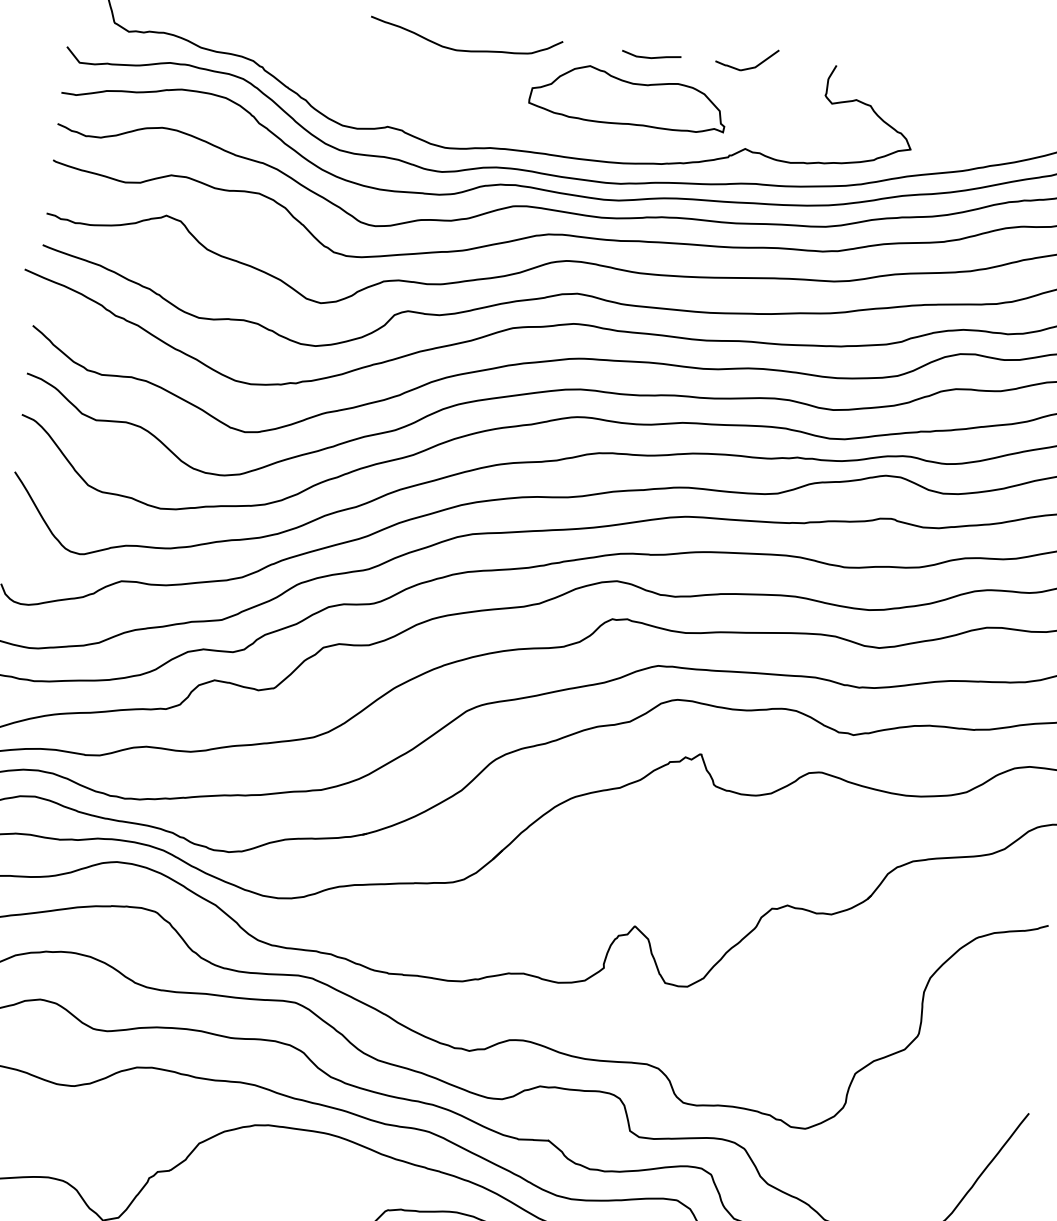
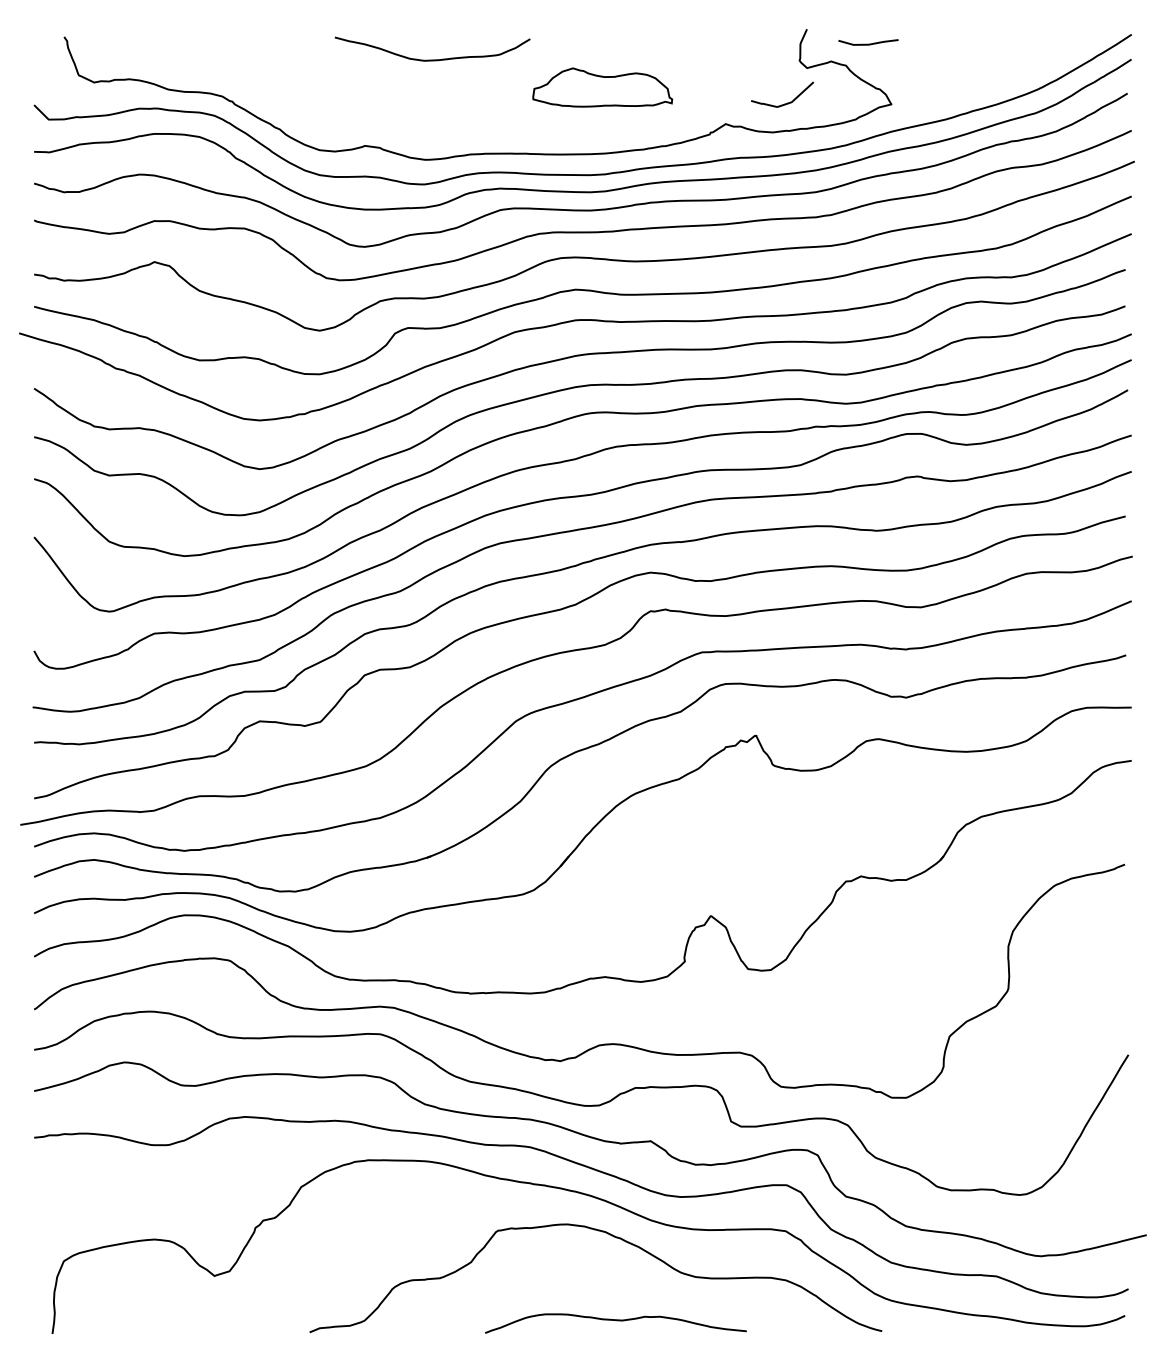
line: (651, 56) -> (868, 43), moved
curve: (747, 67) -> (784, 103), moved
part: (628, 98) -> (602, 87), size x0.7

